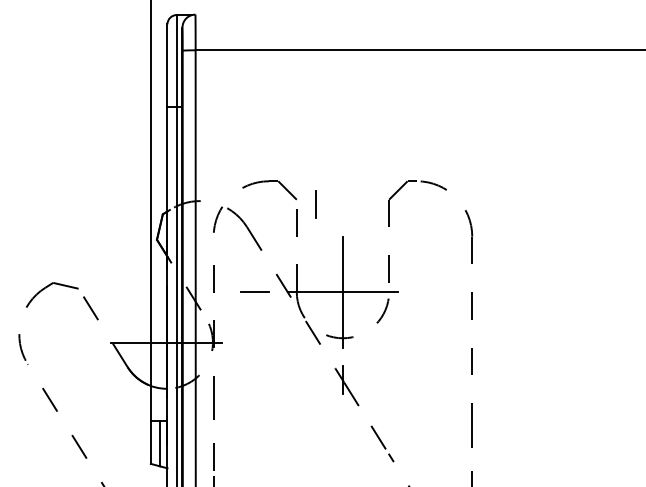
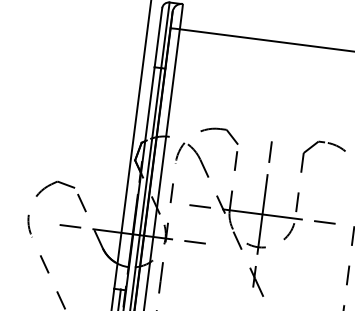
line: (315, 204) -> (270, 152), moved
line: (430, 292) -> (324, 222), added
line: (78, 342) -> (70, 226), added
line: (254, 342) -> (195, 242), added

